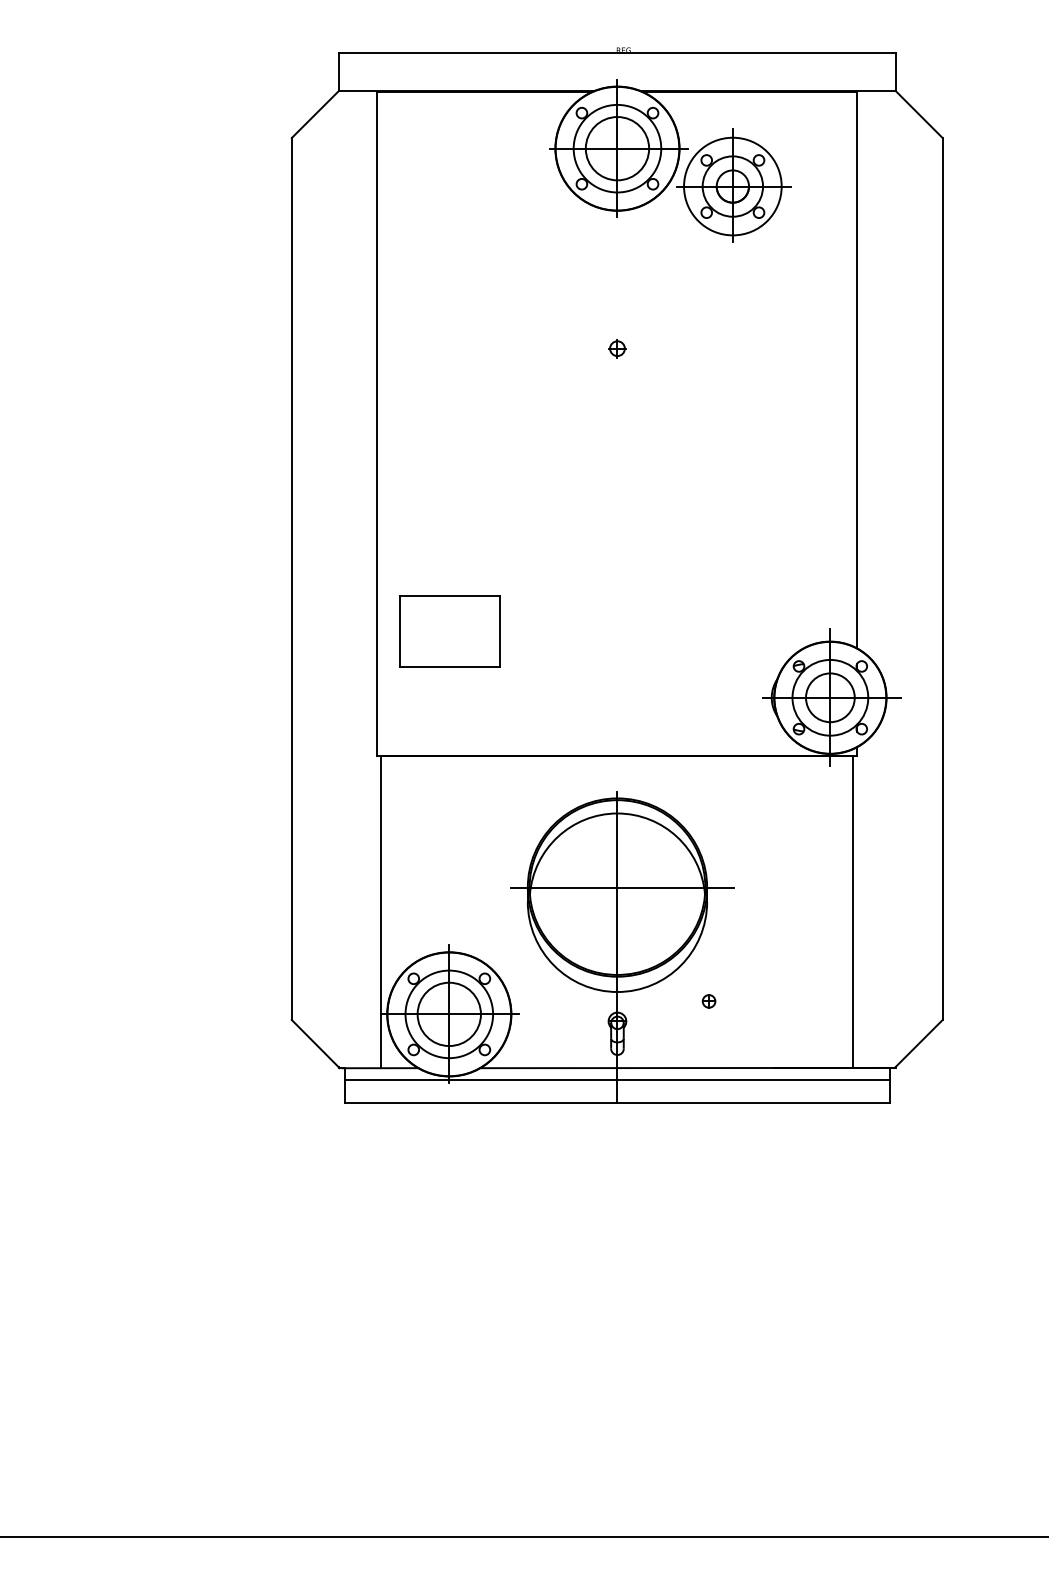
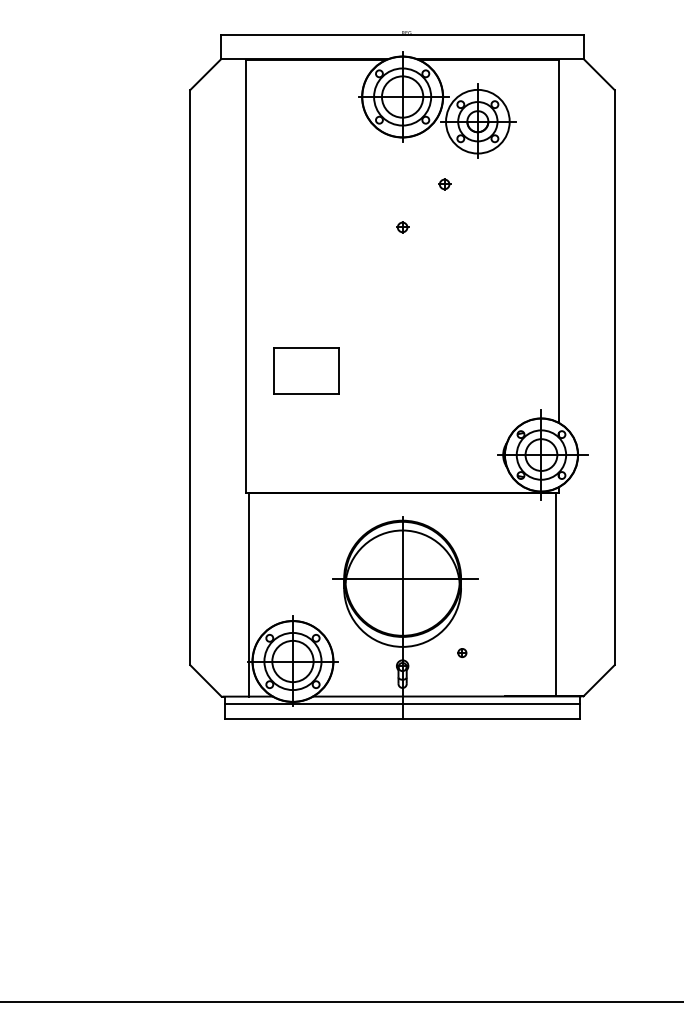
part: (681, 282) -> (444, 184), added
part: (450, 630) -> (306, 370), moved

